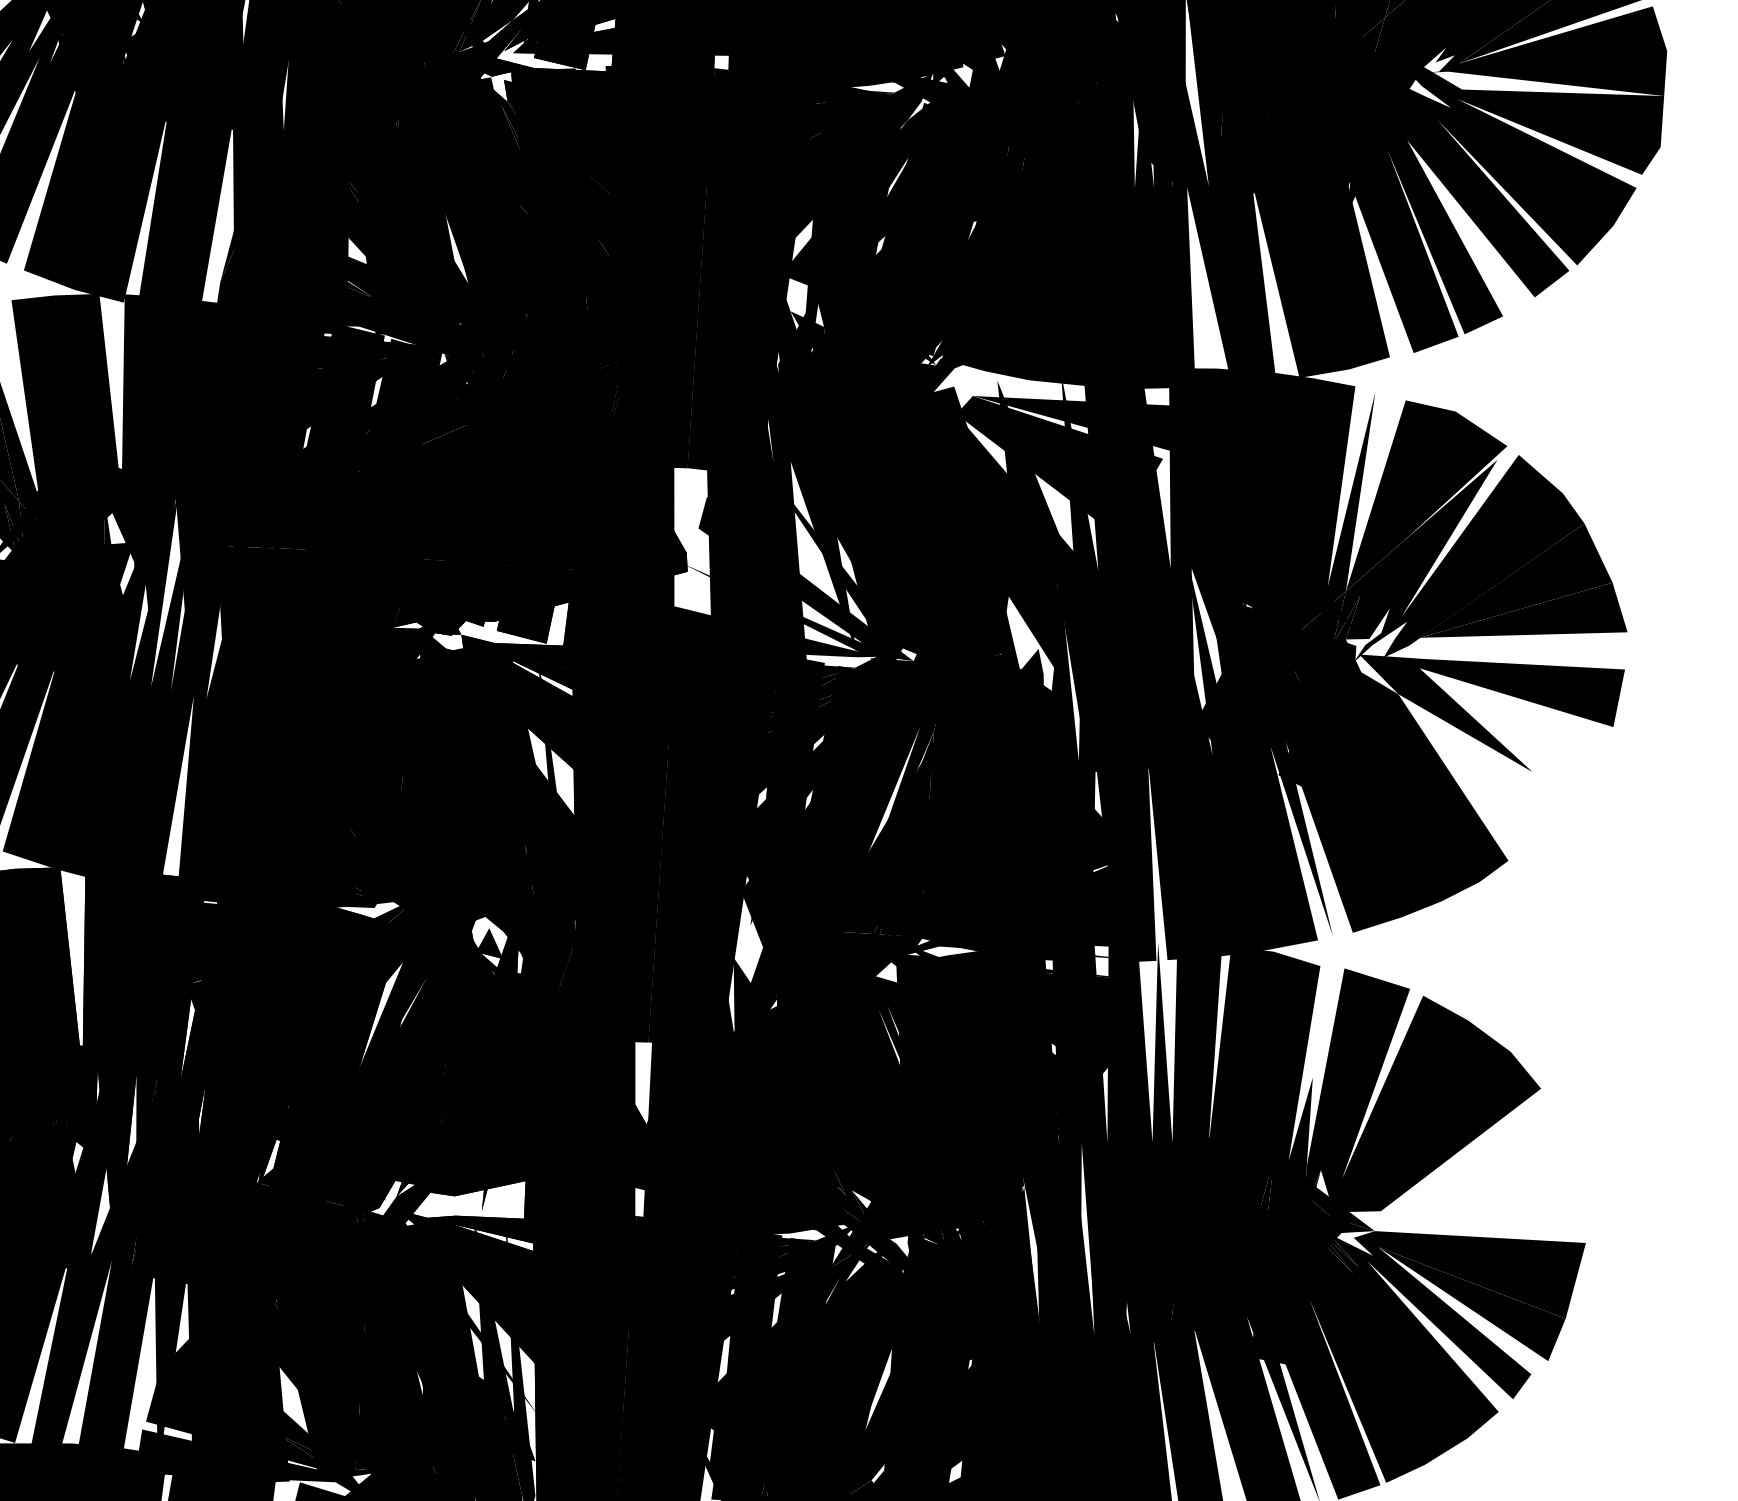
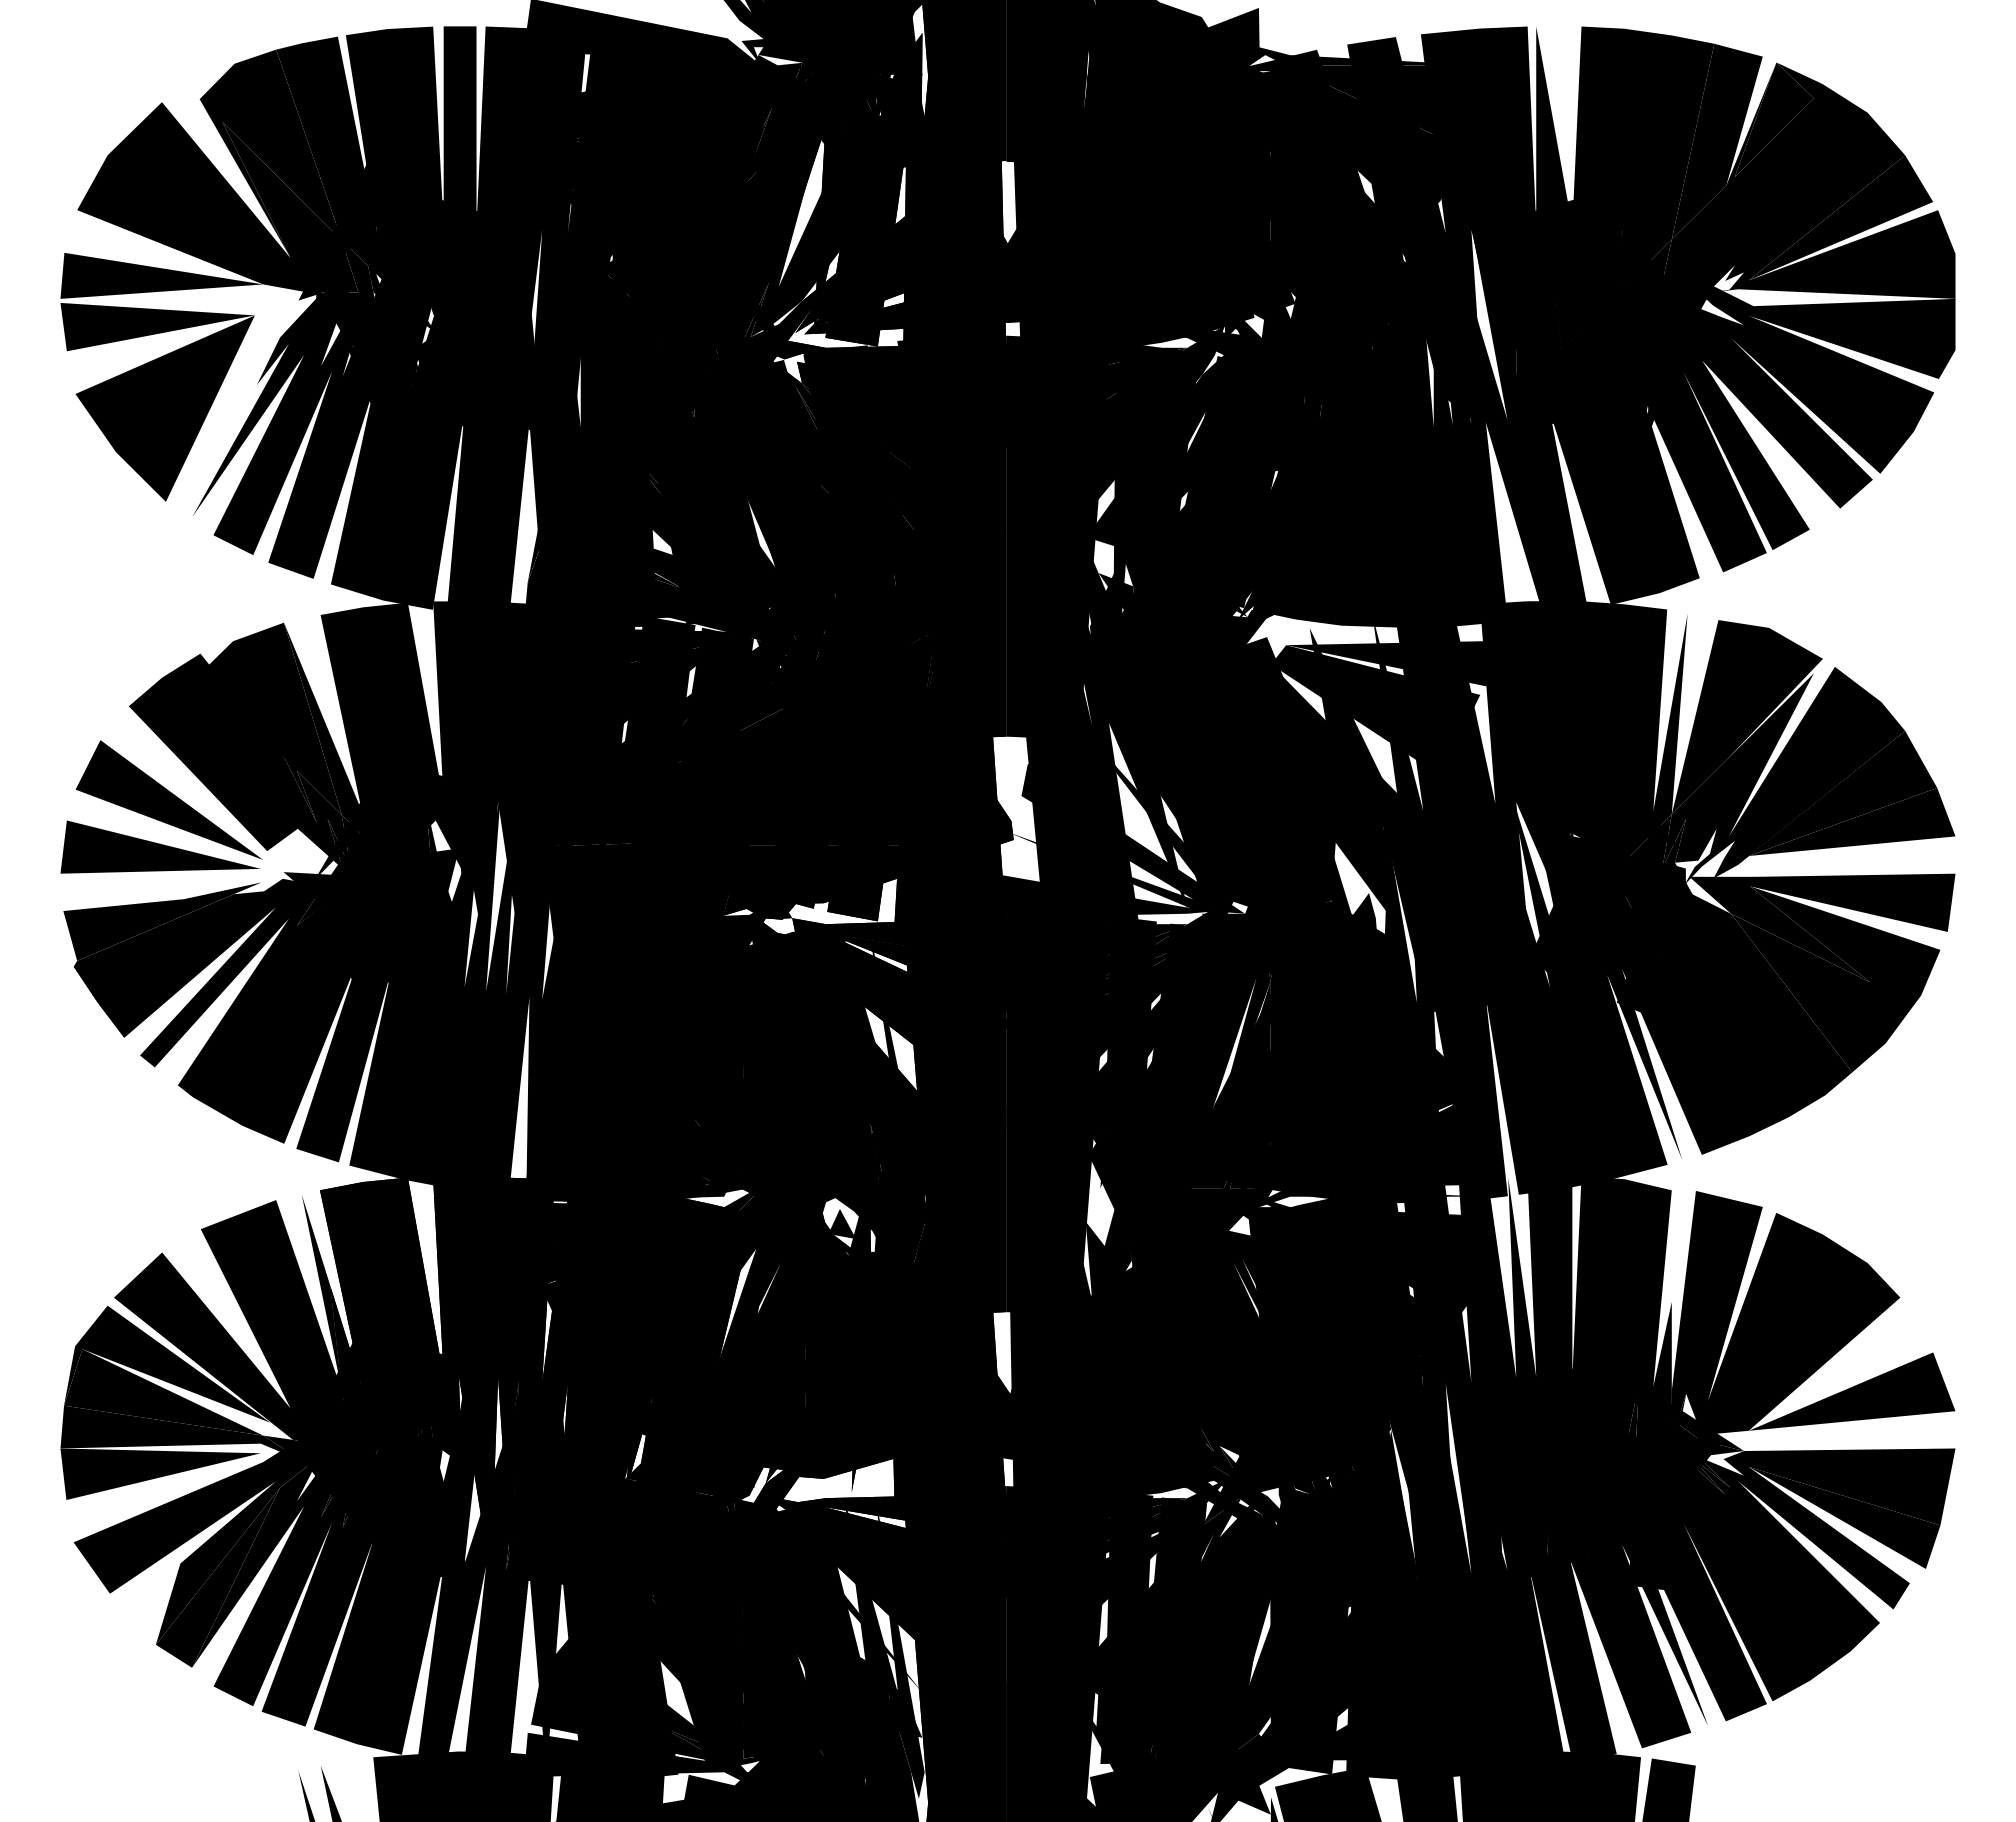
fill: (1498, 766) -> (1835, 979), added
fill: (1486, 1179) -> (1851, 1391), added

